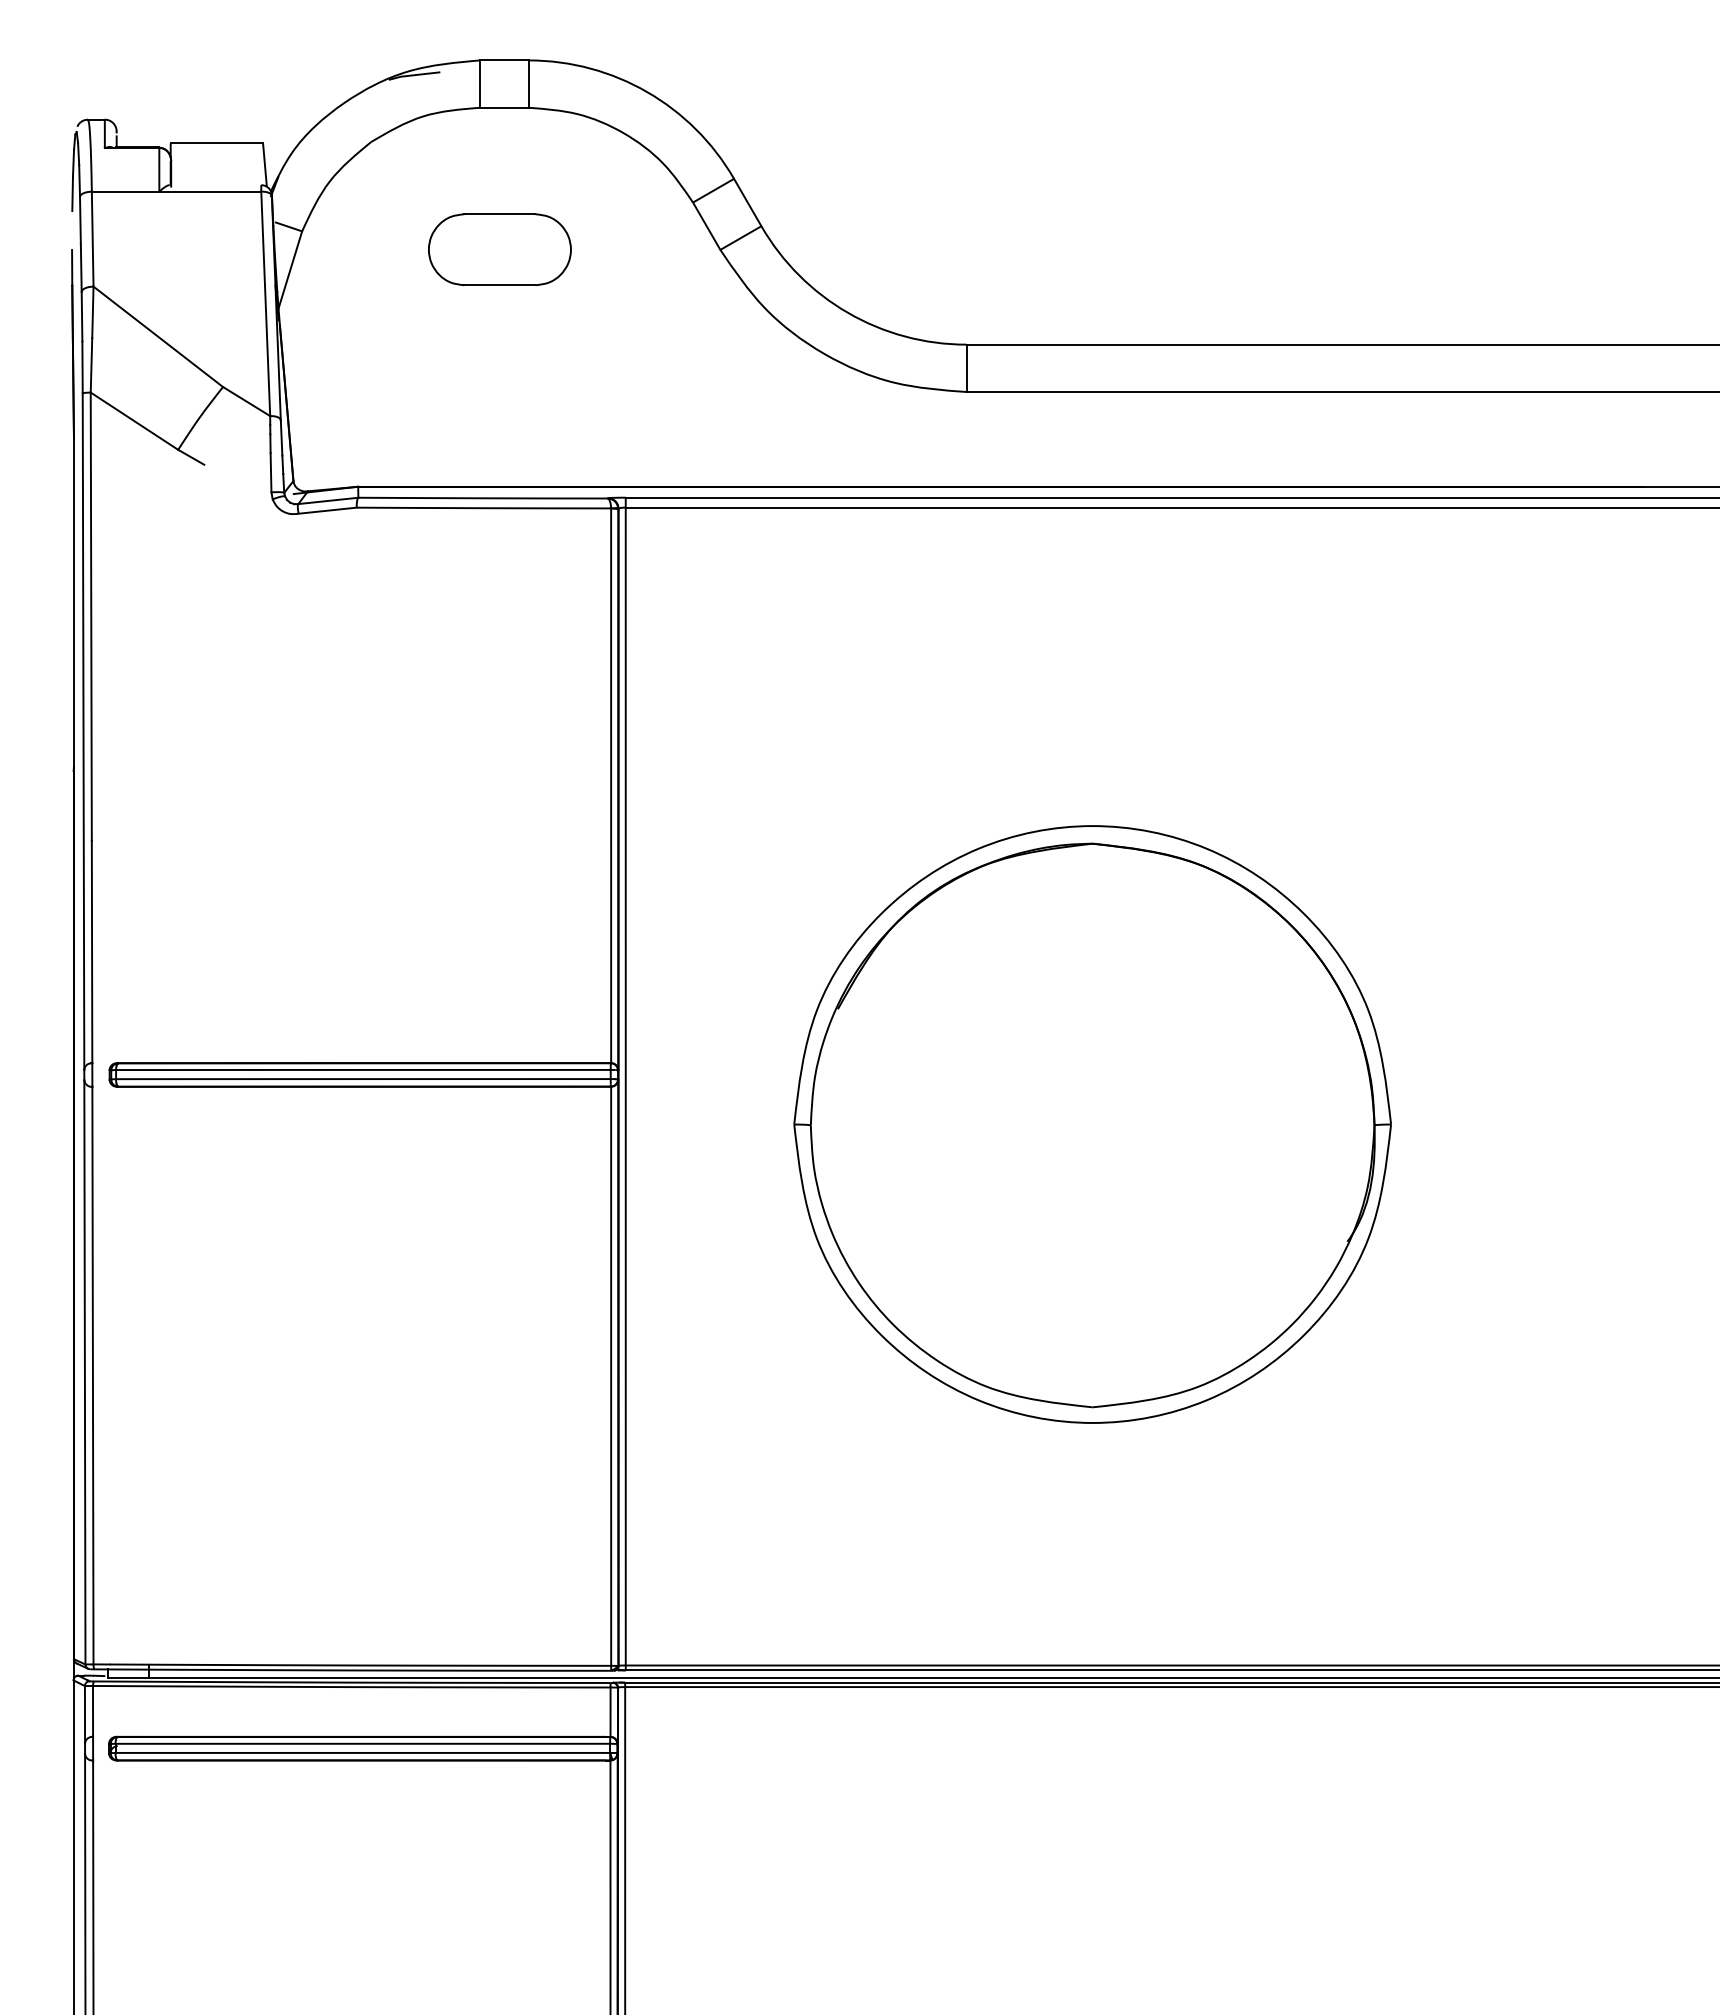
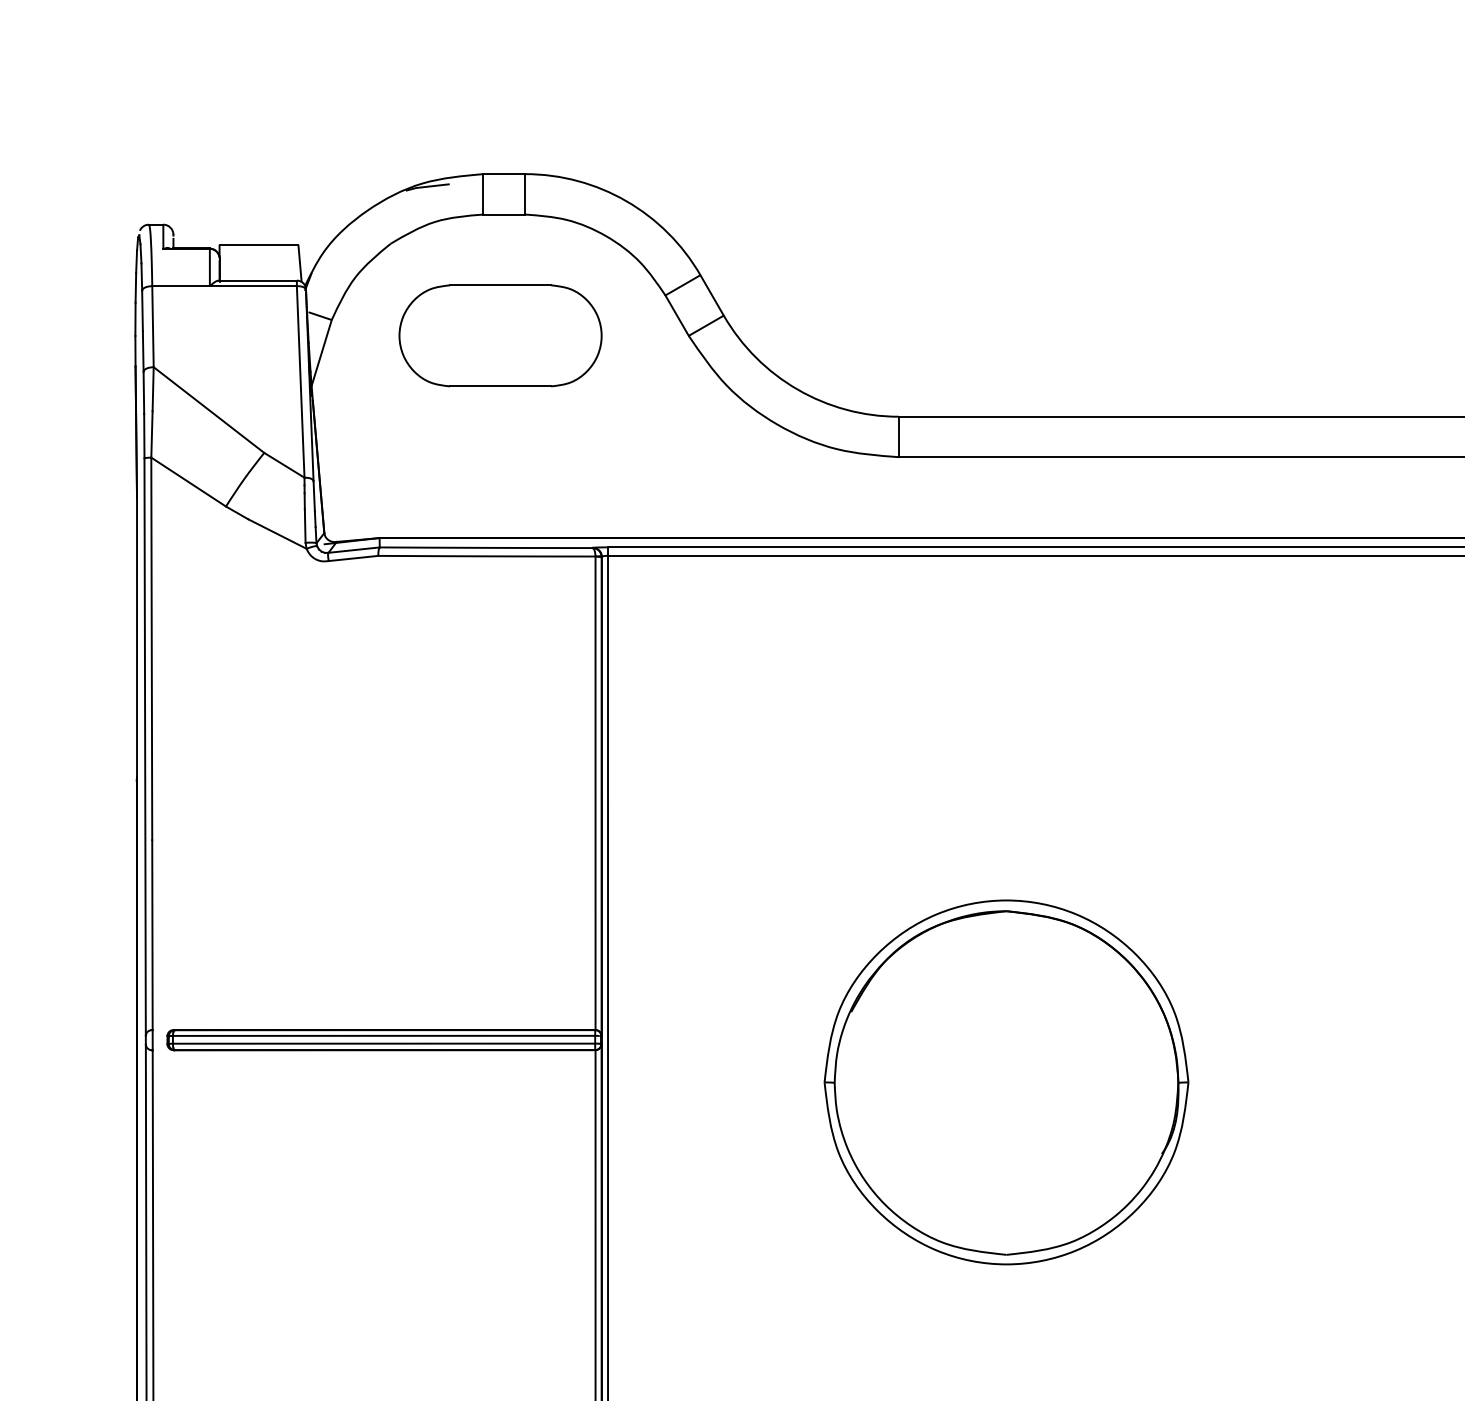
line: (215, 185) -> (257, 280), added
line: (72, 230) -> (135, 319), added
part: (499, 249) -> (500, 335), size x1.67
line: (238, 481) -> (277, 533), added
part: (1092, 1124) -> (1006, 1082), size x0.71

